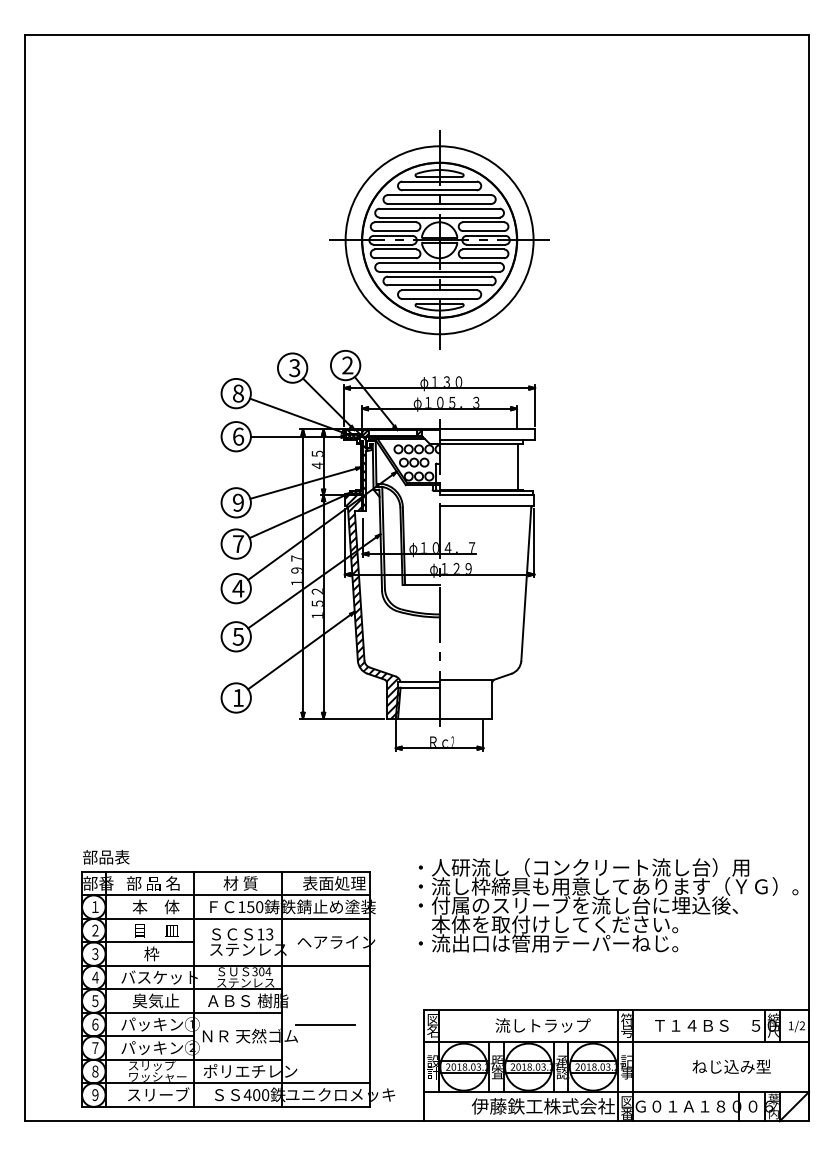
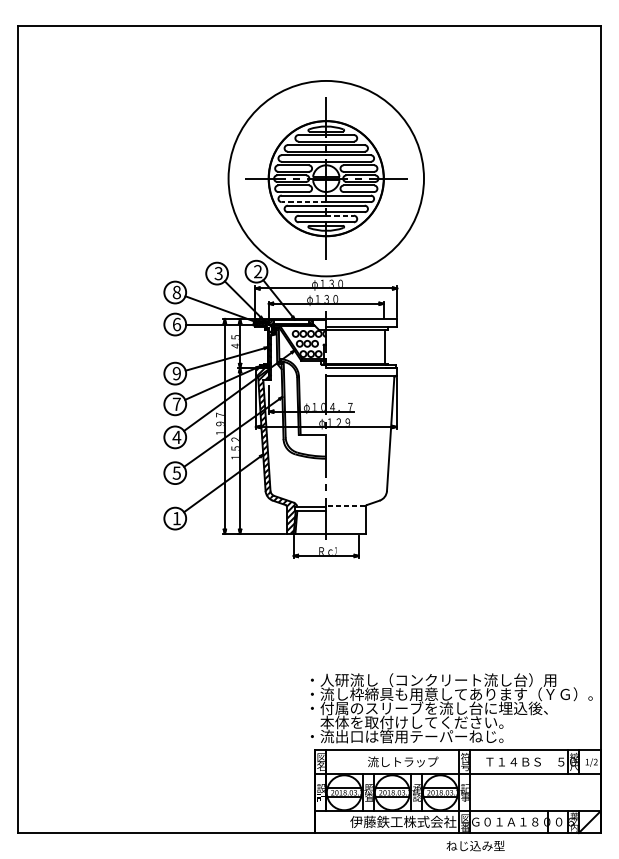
circle: (439, 240) -> (326, 178), size x1.4
line: (409, 271) -> (303, 201), solid -> dashed
line: (458, 290) -> (340, 215), solid -> dashed
text: (458, 401) -> (340, 298), φ１０５．３ -> φ１３０
line: (465, 680) -> (345, 505), solid -> dashed
text: (608, 905) -> (451, 708), moved
part: (238, 978) -> (176, 726), removed
text: (731, 1066) -> (475, 845), moved

